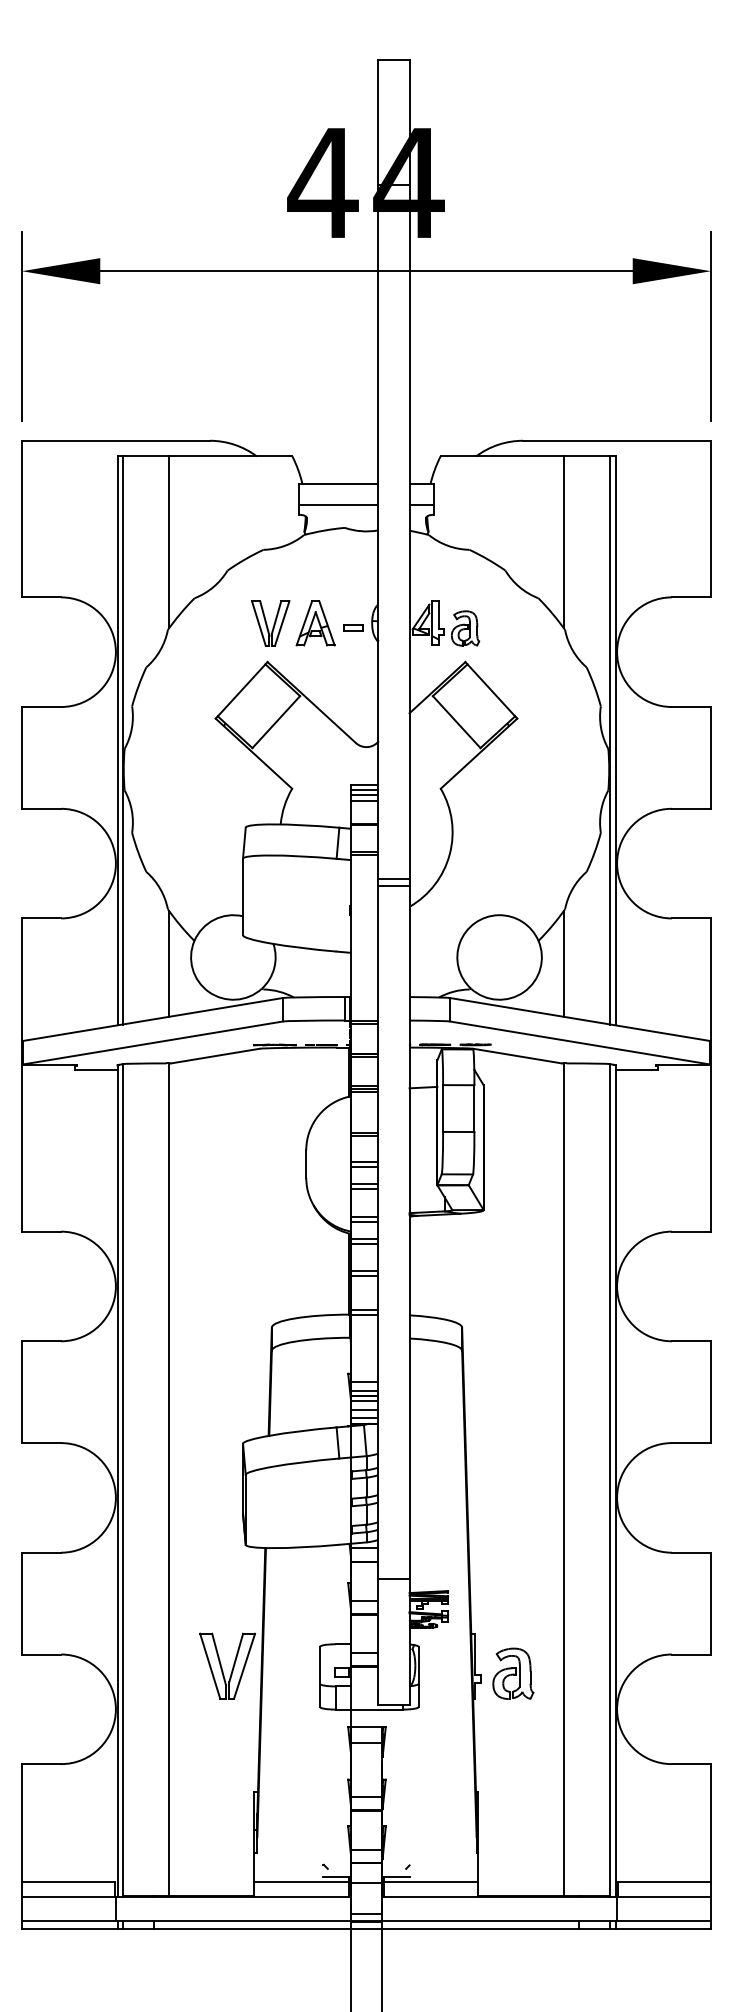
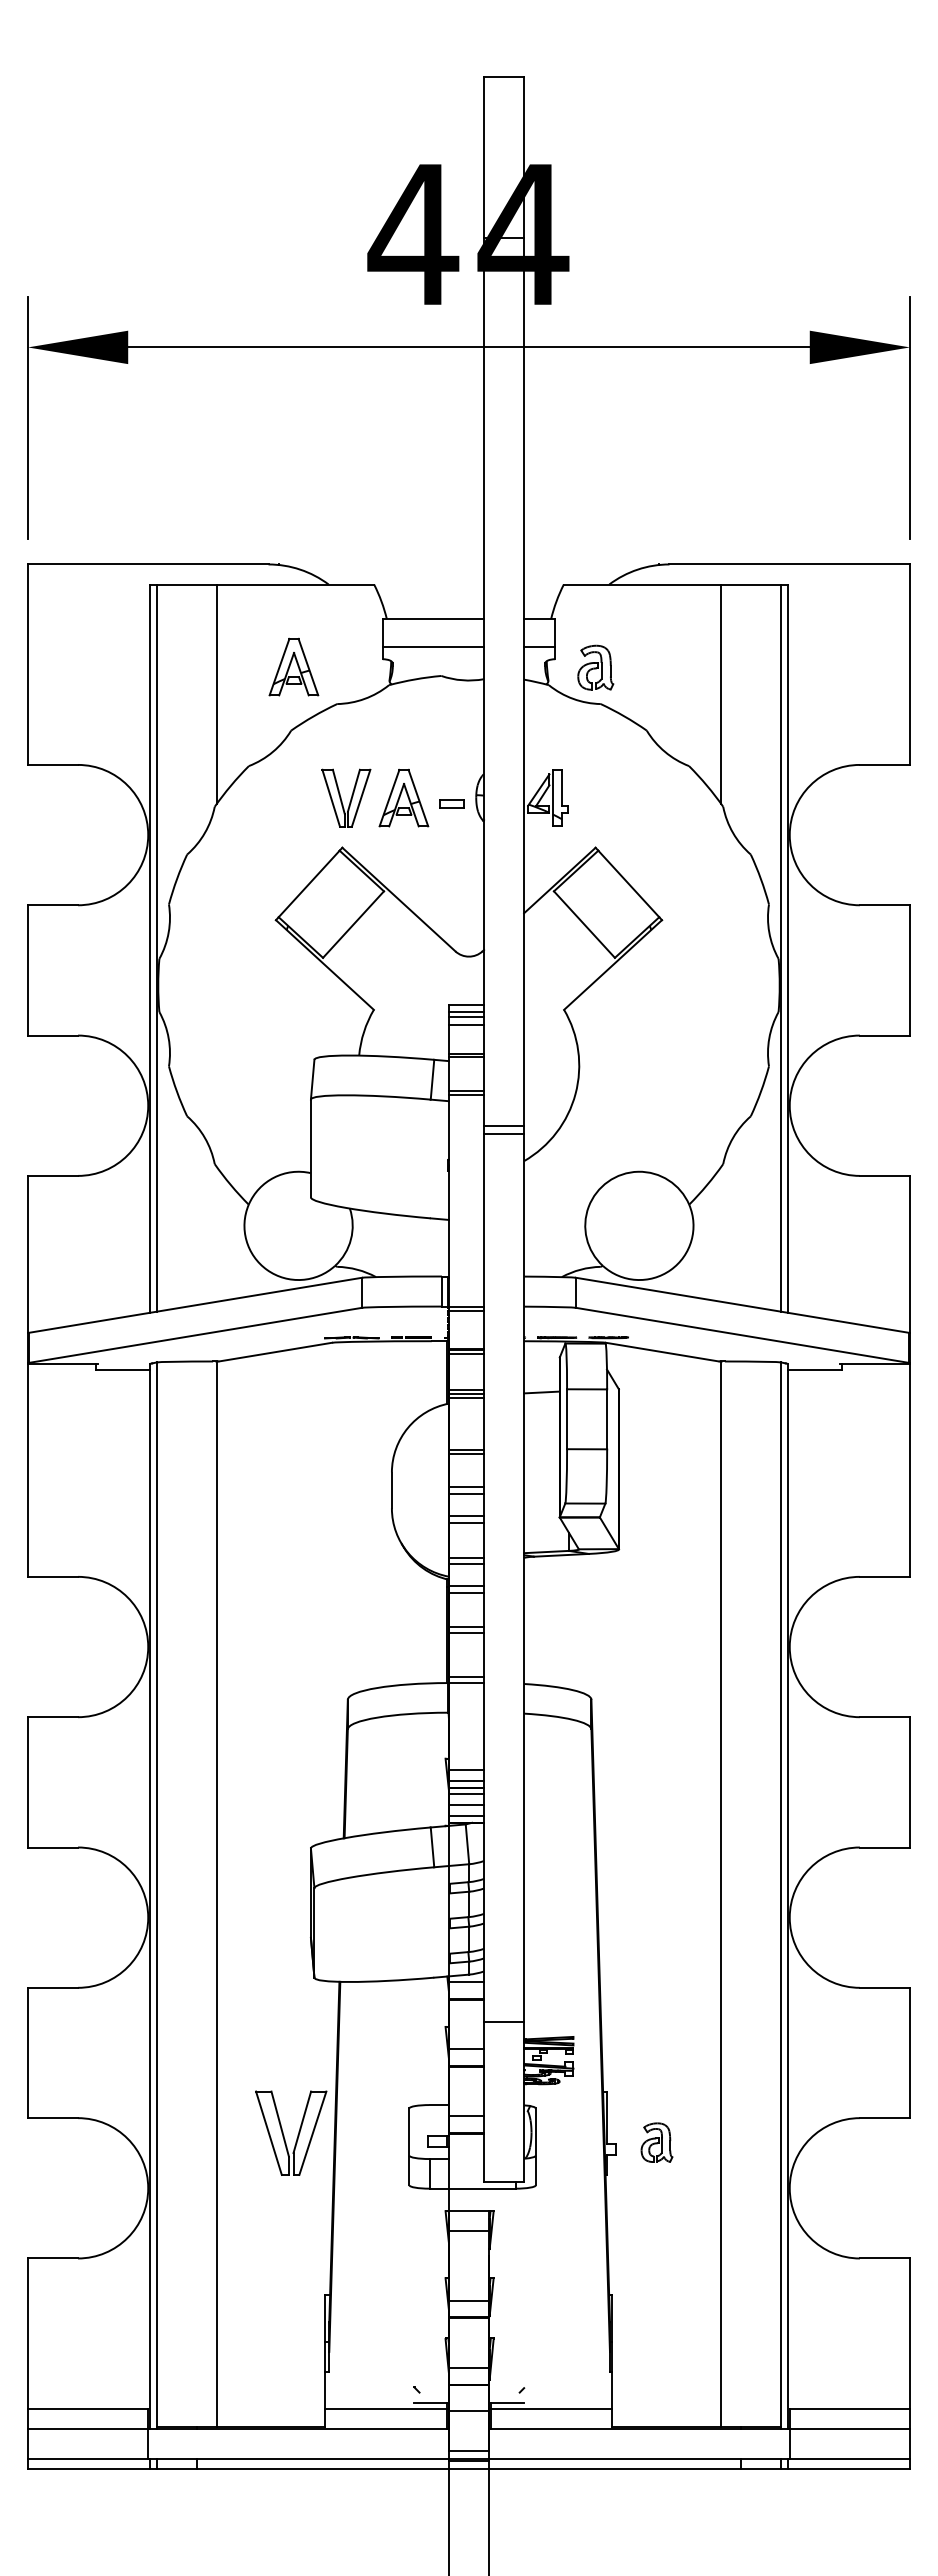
part: (229, 520) -> (293, 666), added
part: (465, 628) -> (595, 667), moved
line: (169, 963) -> (216, 1233), removed
line: (563, 963) -> (721, 1233), removed
part: (512, 1673) -> (656, 2142), size x0.6

